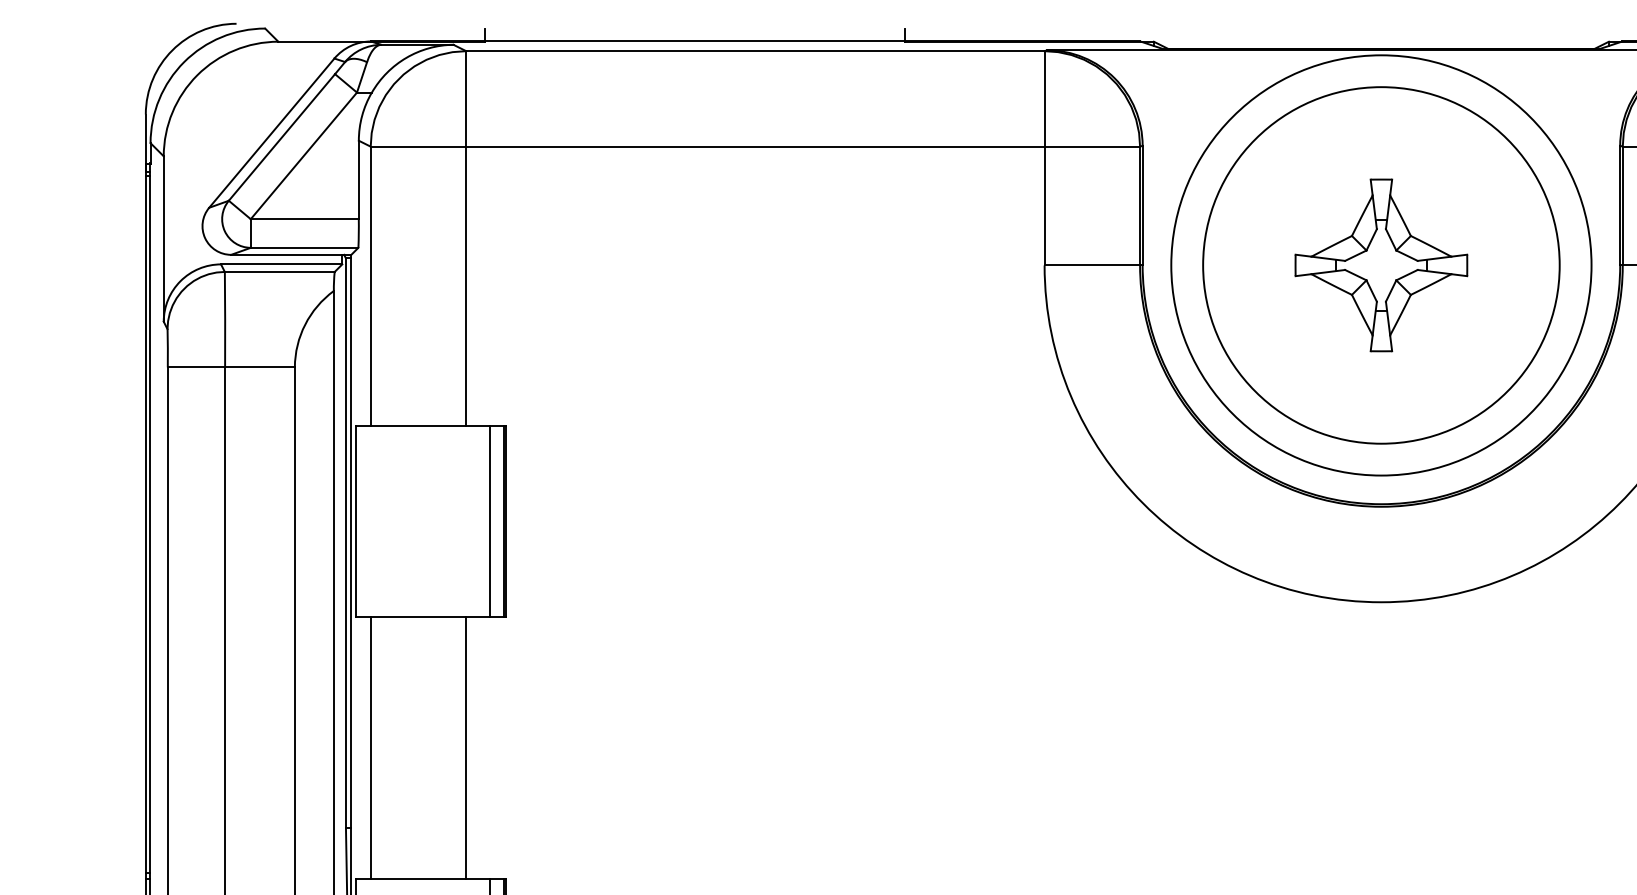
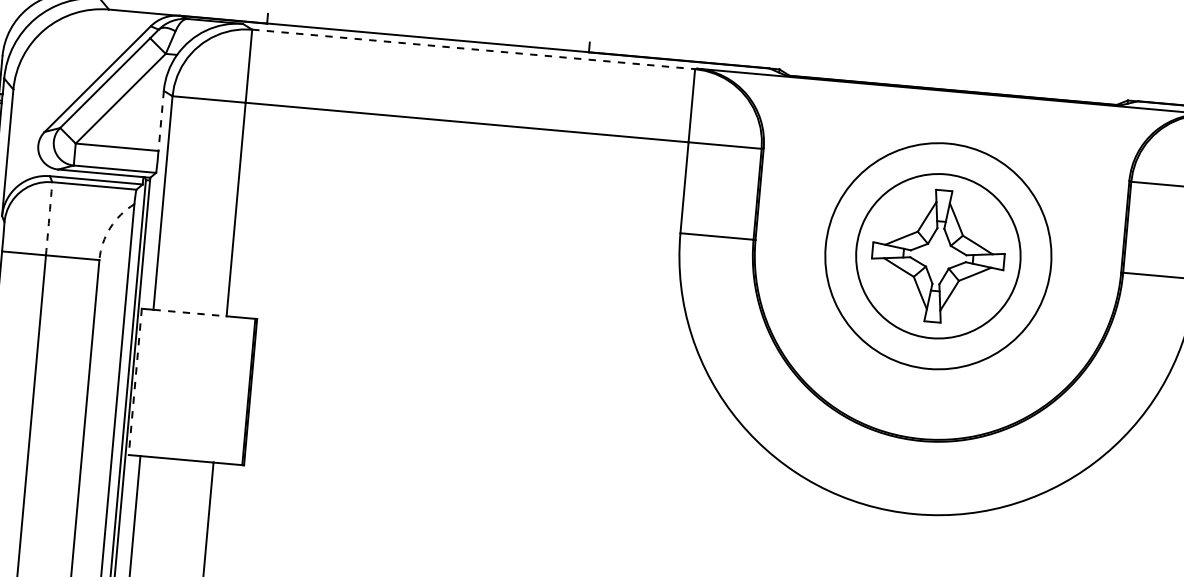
line: (755, 51) -> (473, 49), solid -> dashed
line: (358, 180) -> (160, 121), solid -> dashed
circle: (1381, 265) -> (938, 256), size x0.6
circle: (1381, 265) -> (938, 256), size x0.7
arc: (225, 319) -> (49, 218), solid -> dashed
arc: (305, 324) -> (110, 227), solid -> dashed
line: (418, 425) -> (190, 313), solid -> dashed
line: (489, 520) -> (237, 390), removed
line: (355, 521) -> (135, 382), solid -> dashed

